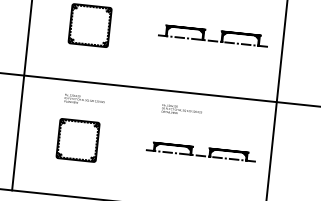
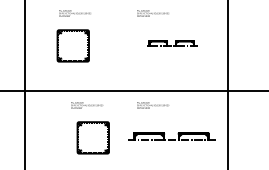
part: (213, 35) -> (171, 43), size x0.6
text: (85, 100) -> (87, 105), moved
part: (77, 139) -> (92, 137), moved

